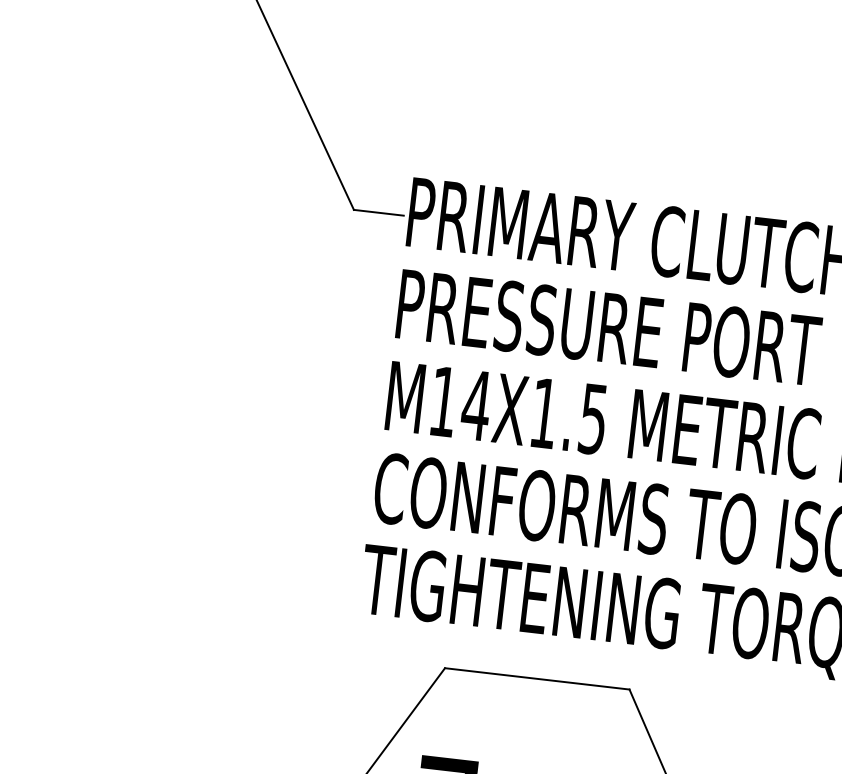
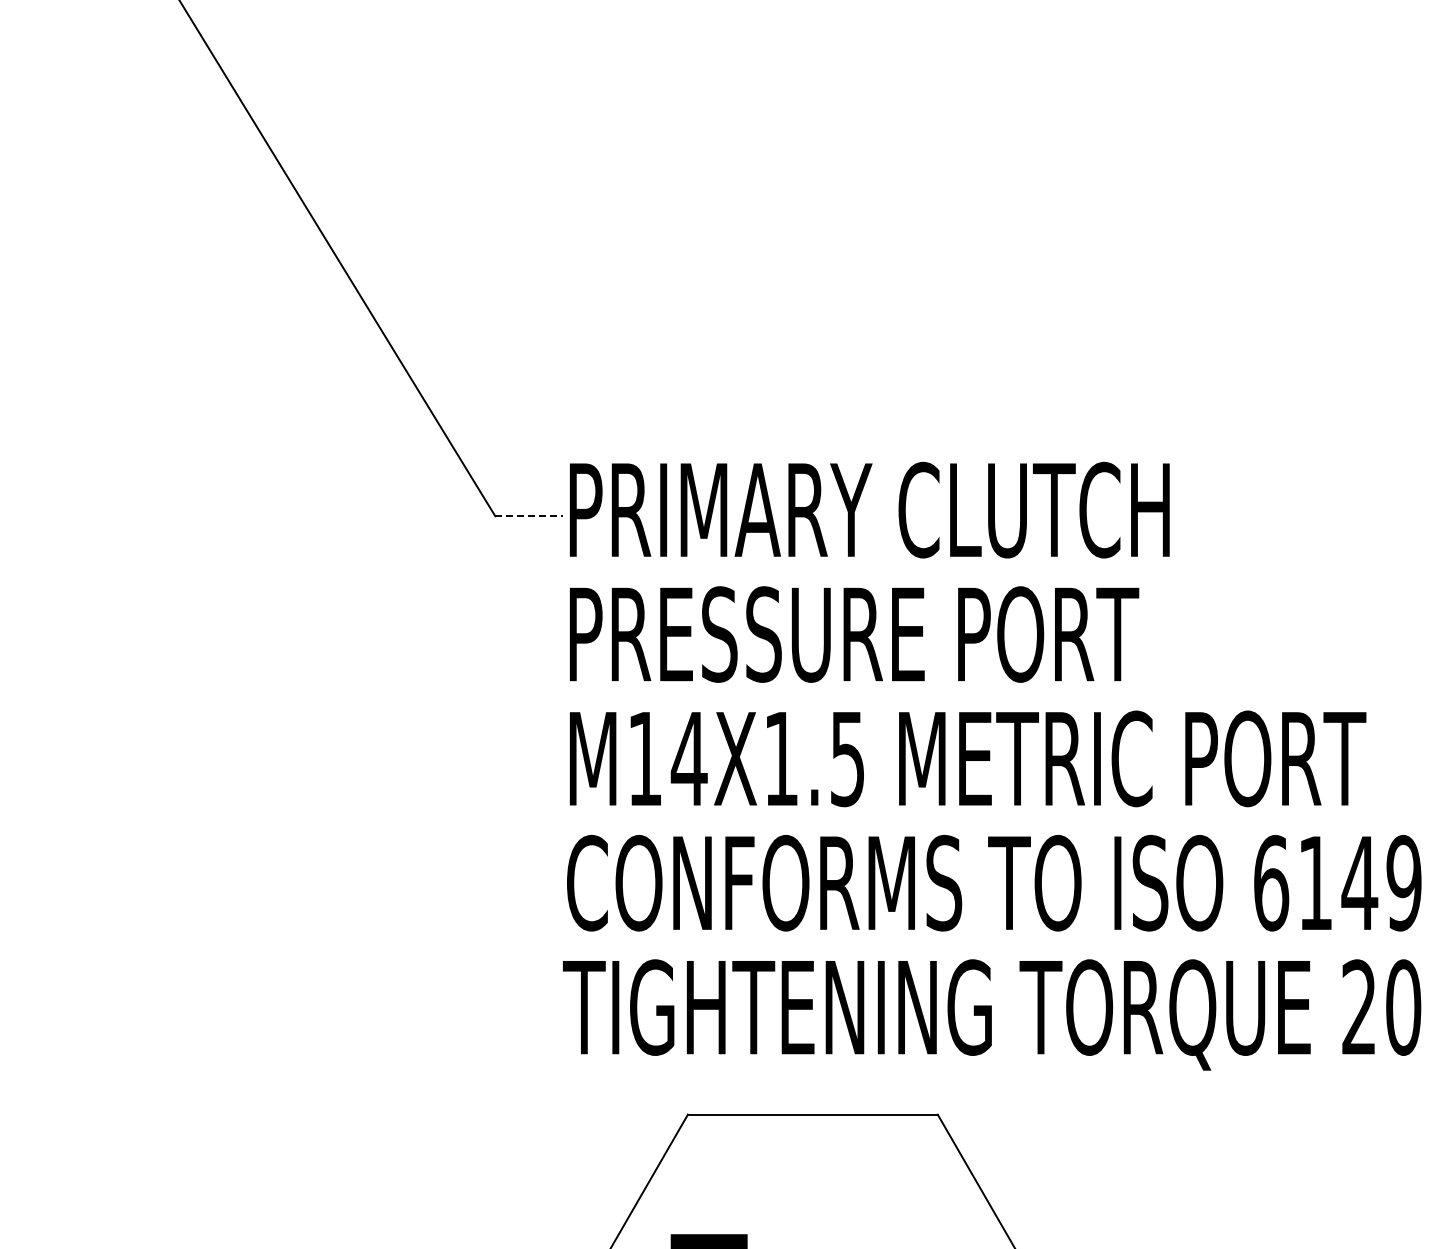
line: (379, 212) -> (529, 516), solid -> dashed

